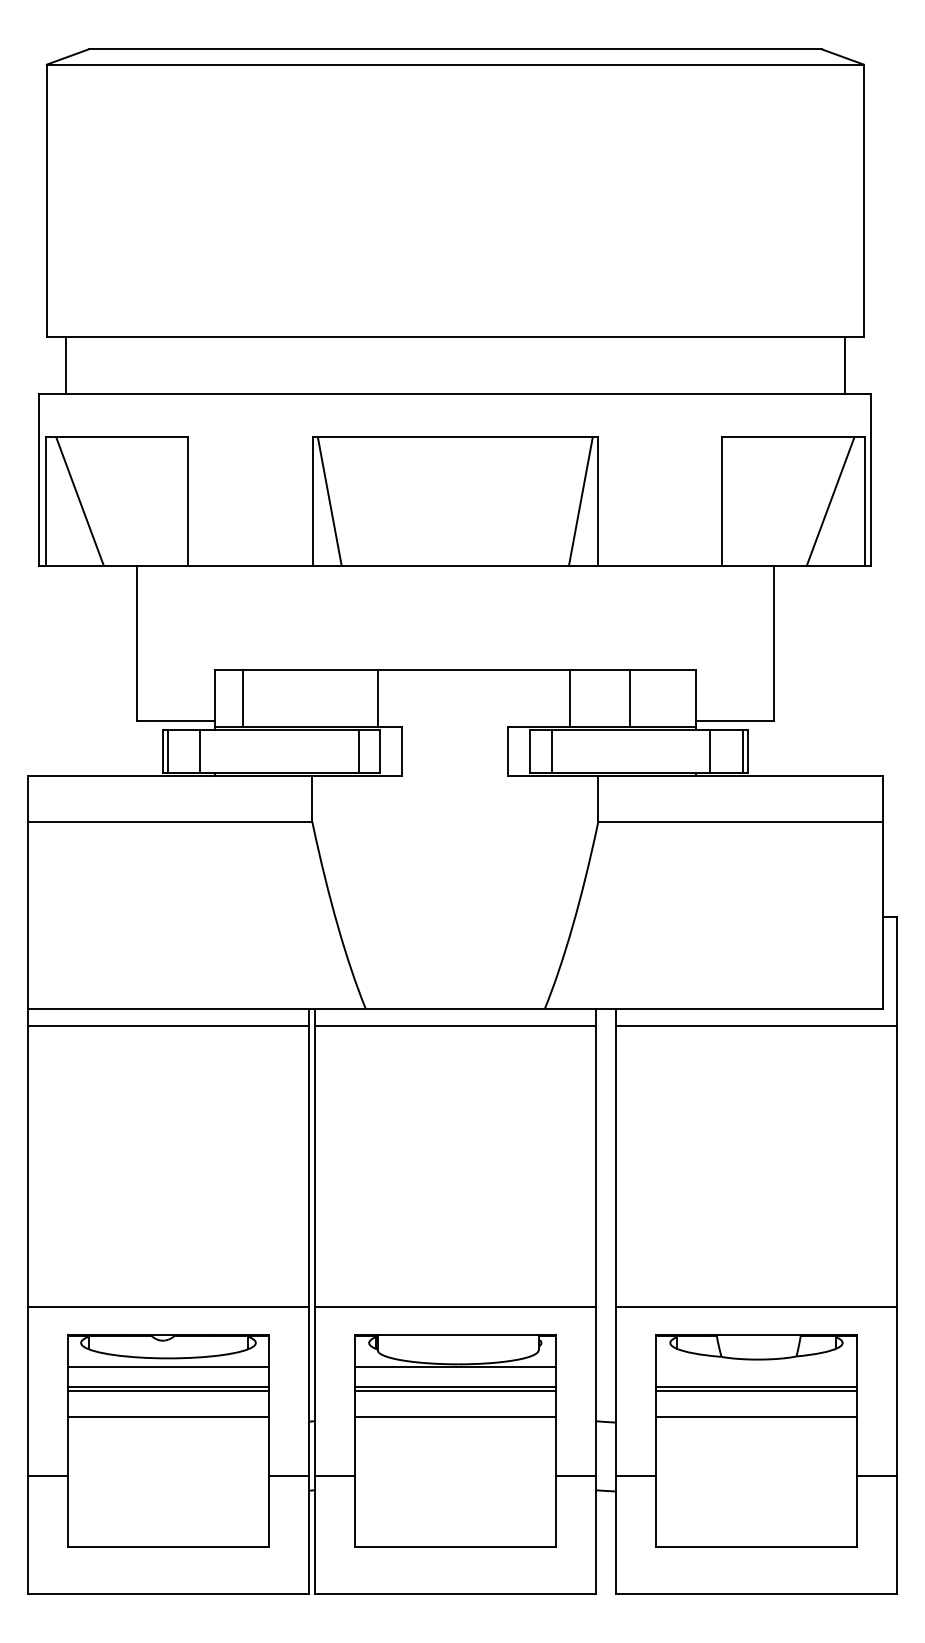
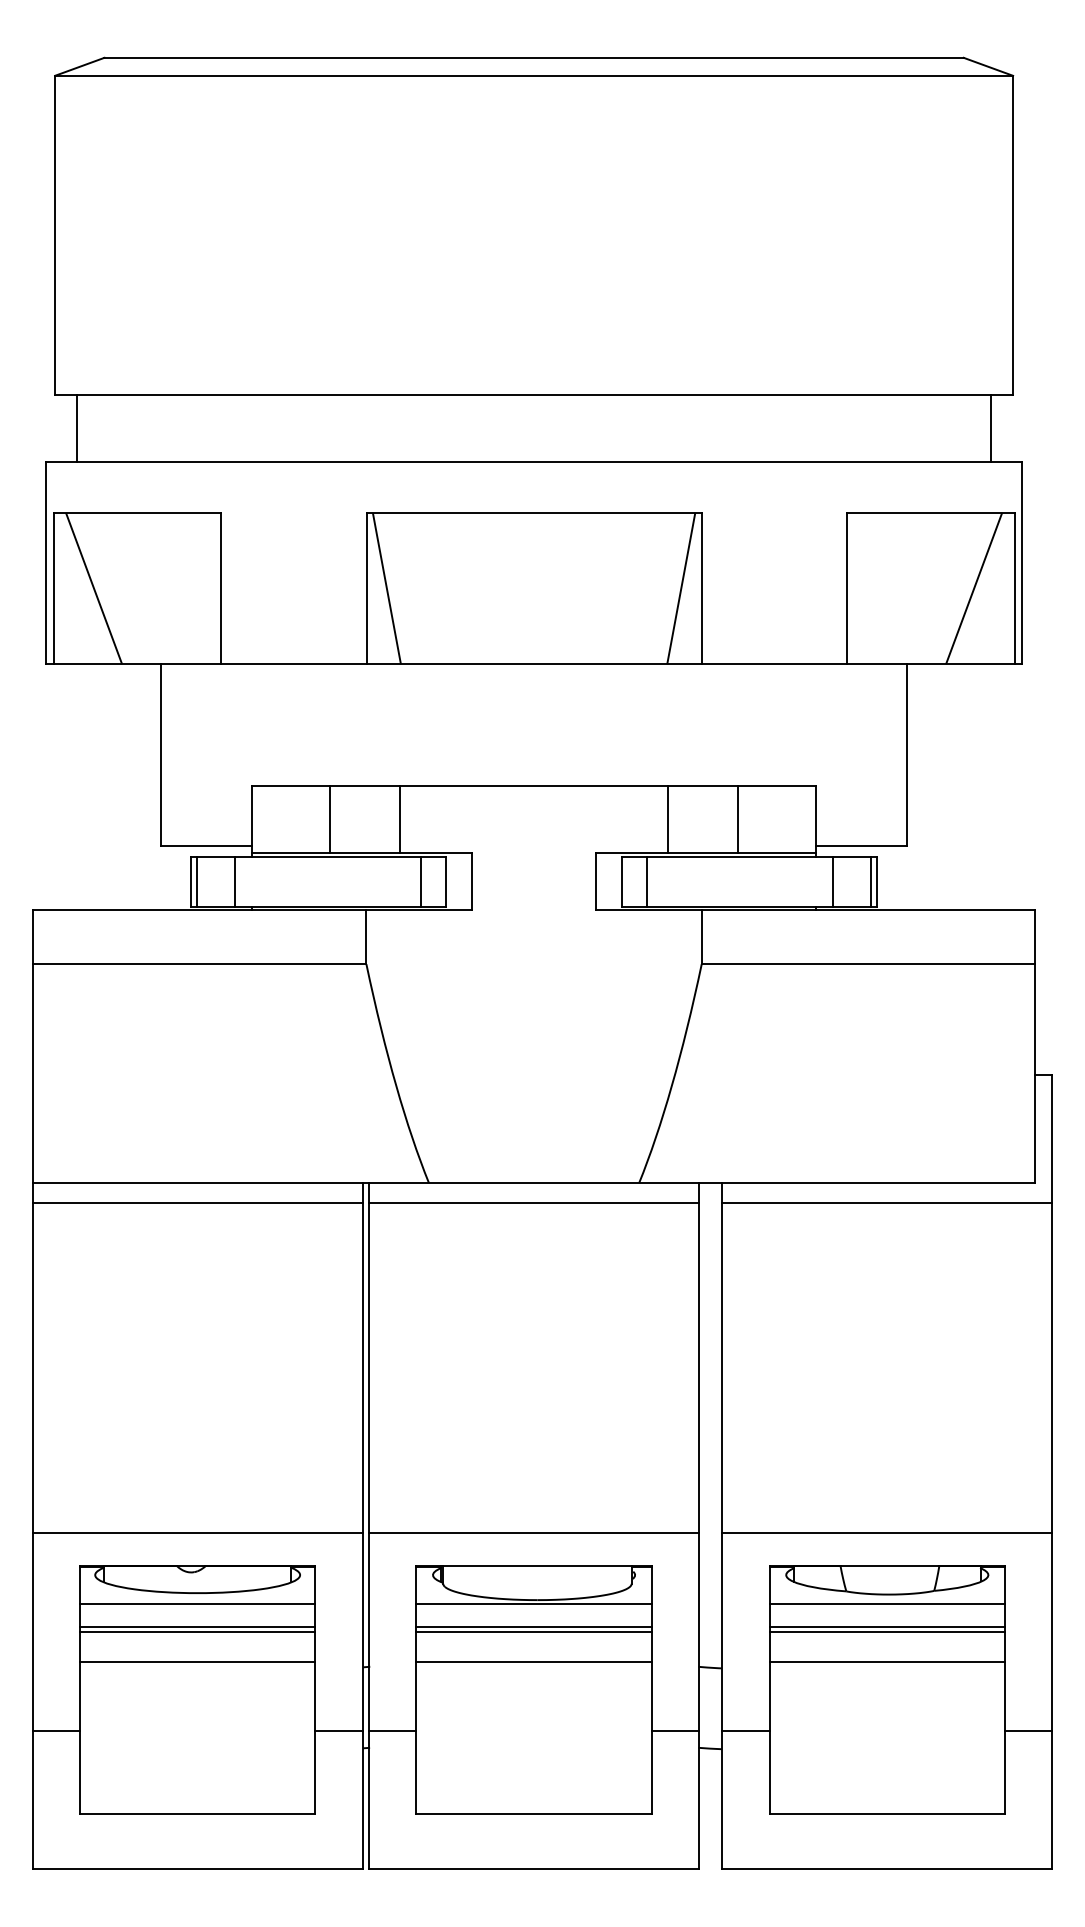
line: (243, 698) -> (330, 819), moved
line: (377, 698) -> (399, 819), moved
line: (756, 1367) -> (887, 1603), added

